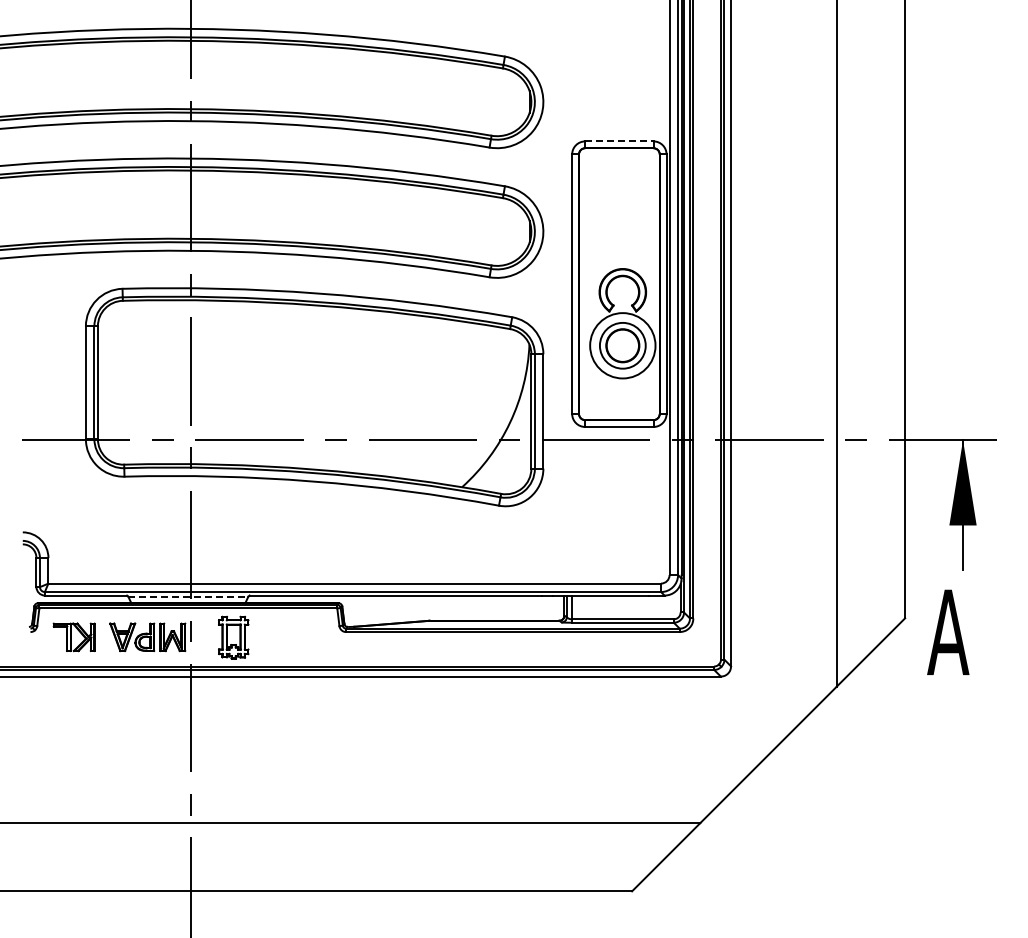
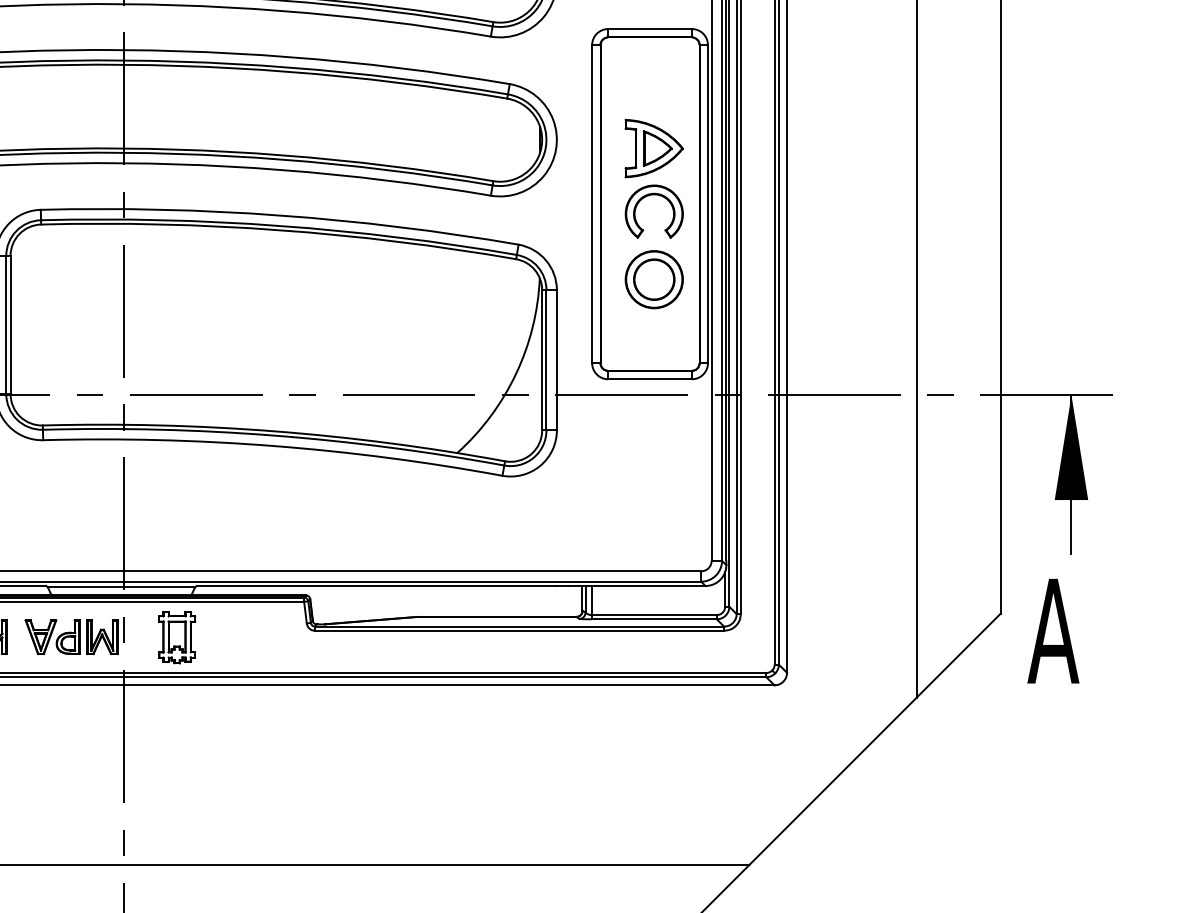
line: (619, 141) -> (650, 29), dashed -> solid
part: (622, 238) -> (653, 148), added
circle: (622, 345) -> (653, 279), size x0.71
line: (188, 596) -> (121, 587), dashed -> solid

